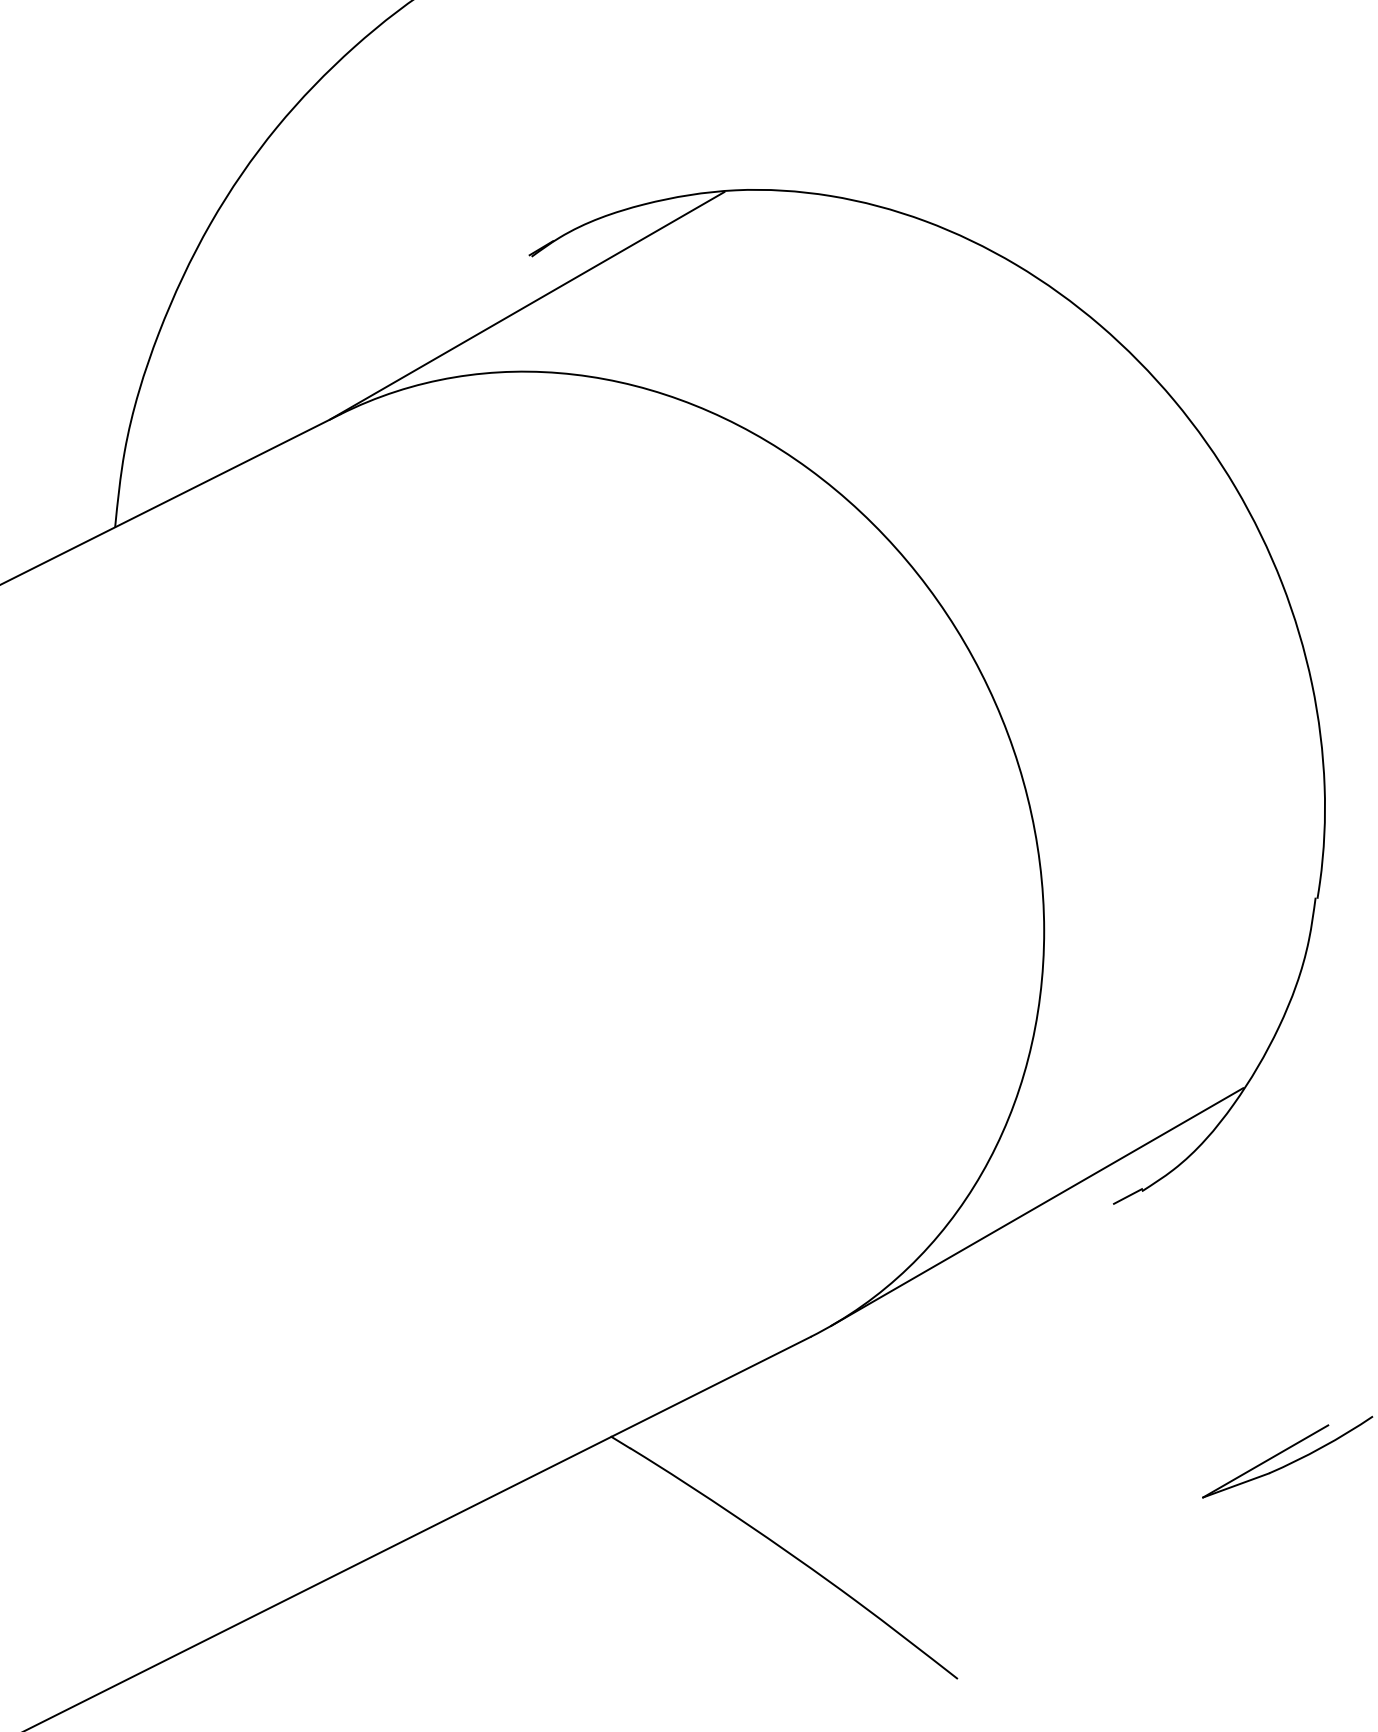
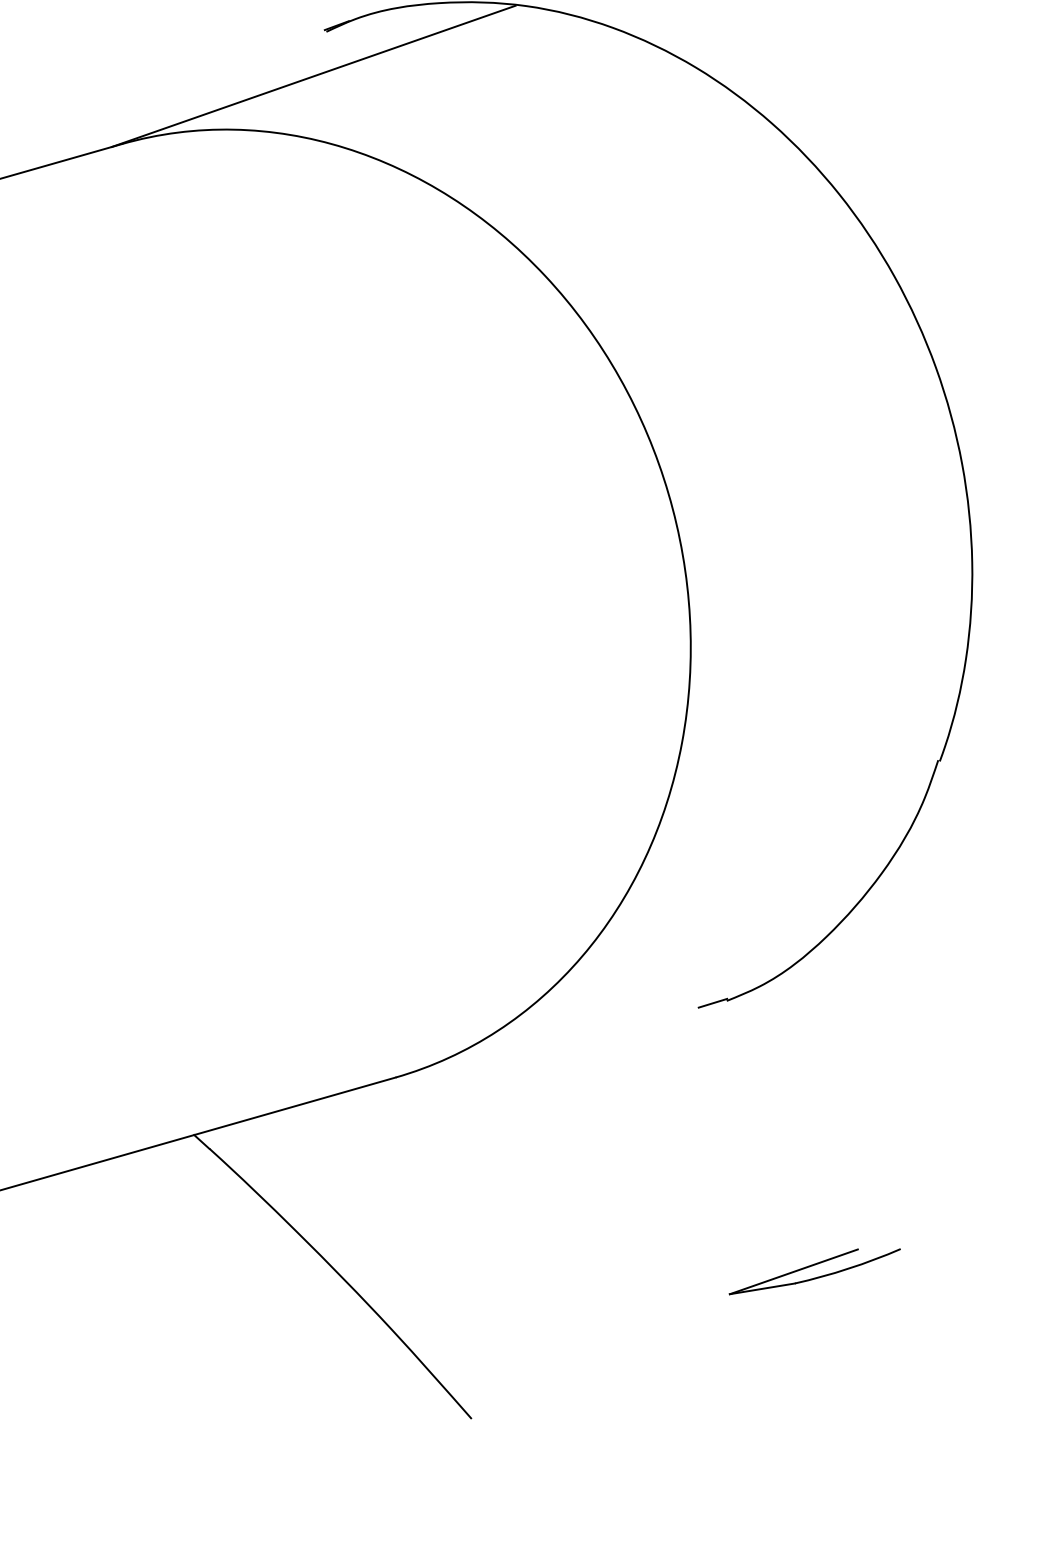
line: (1037, 1206) -> (627, 996), removed

